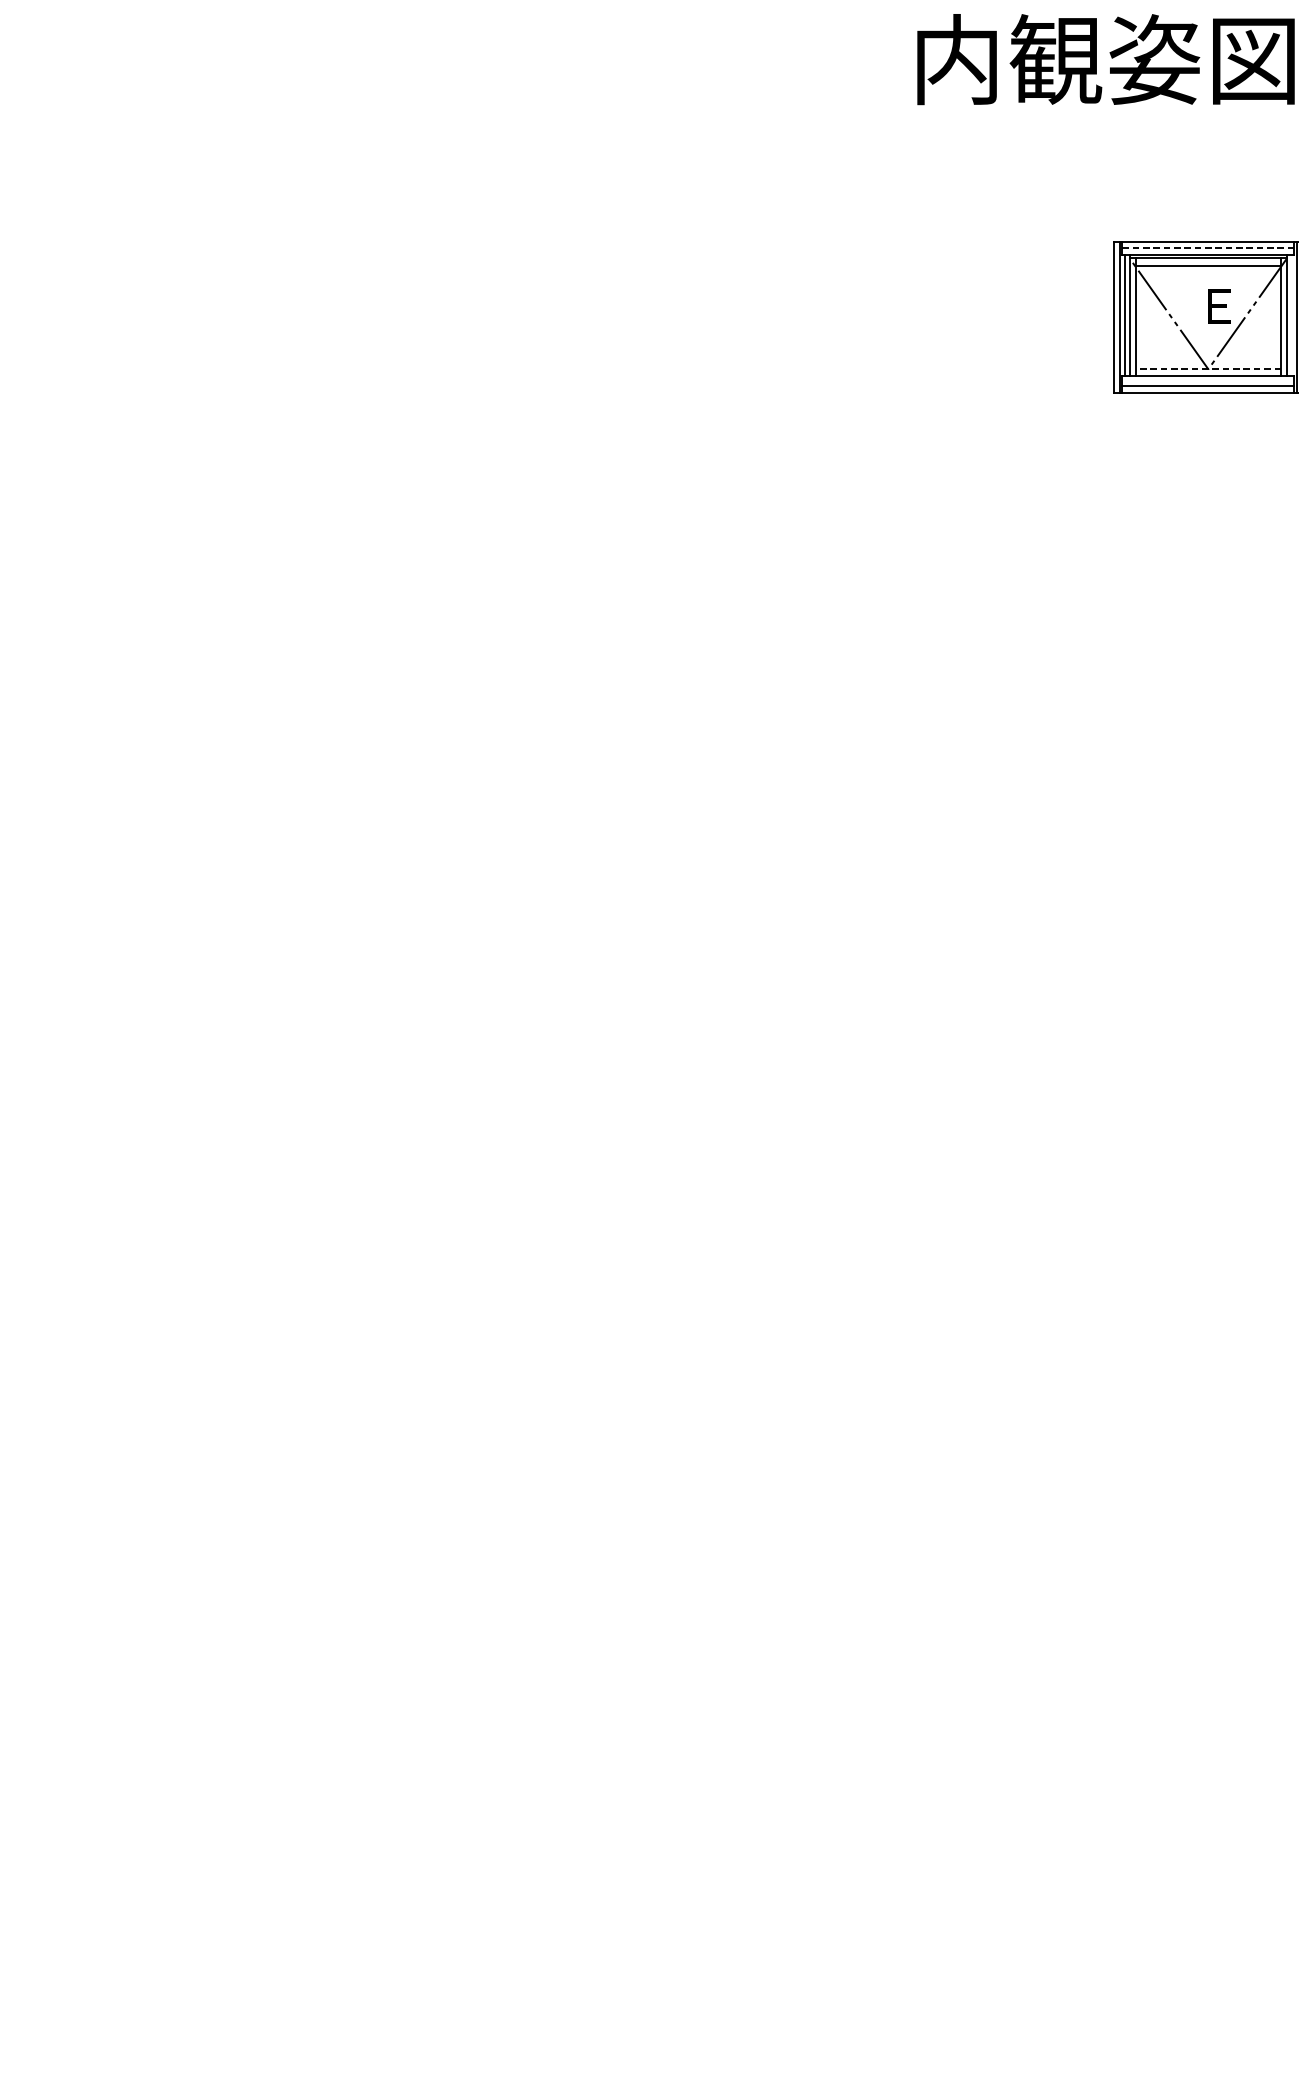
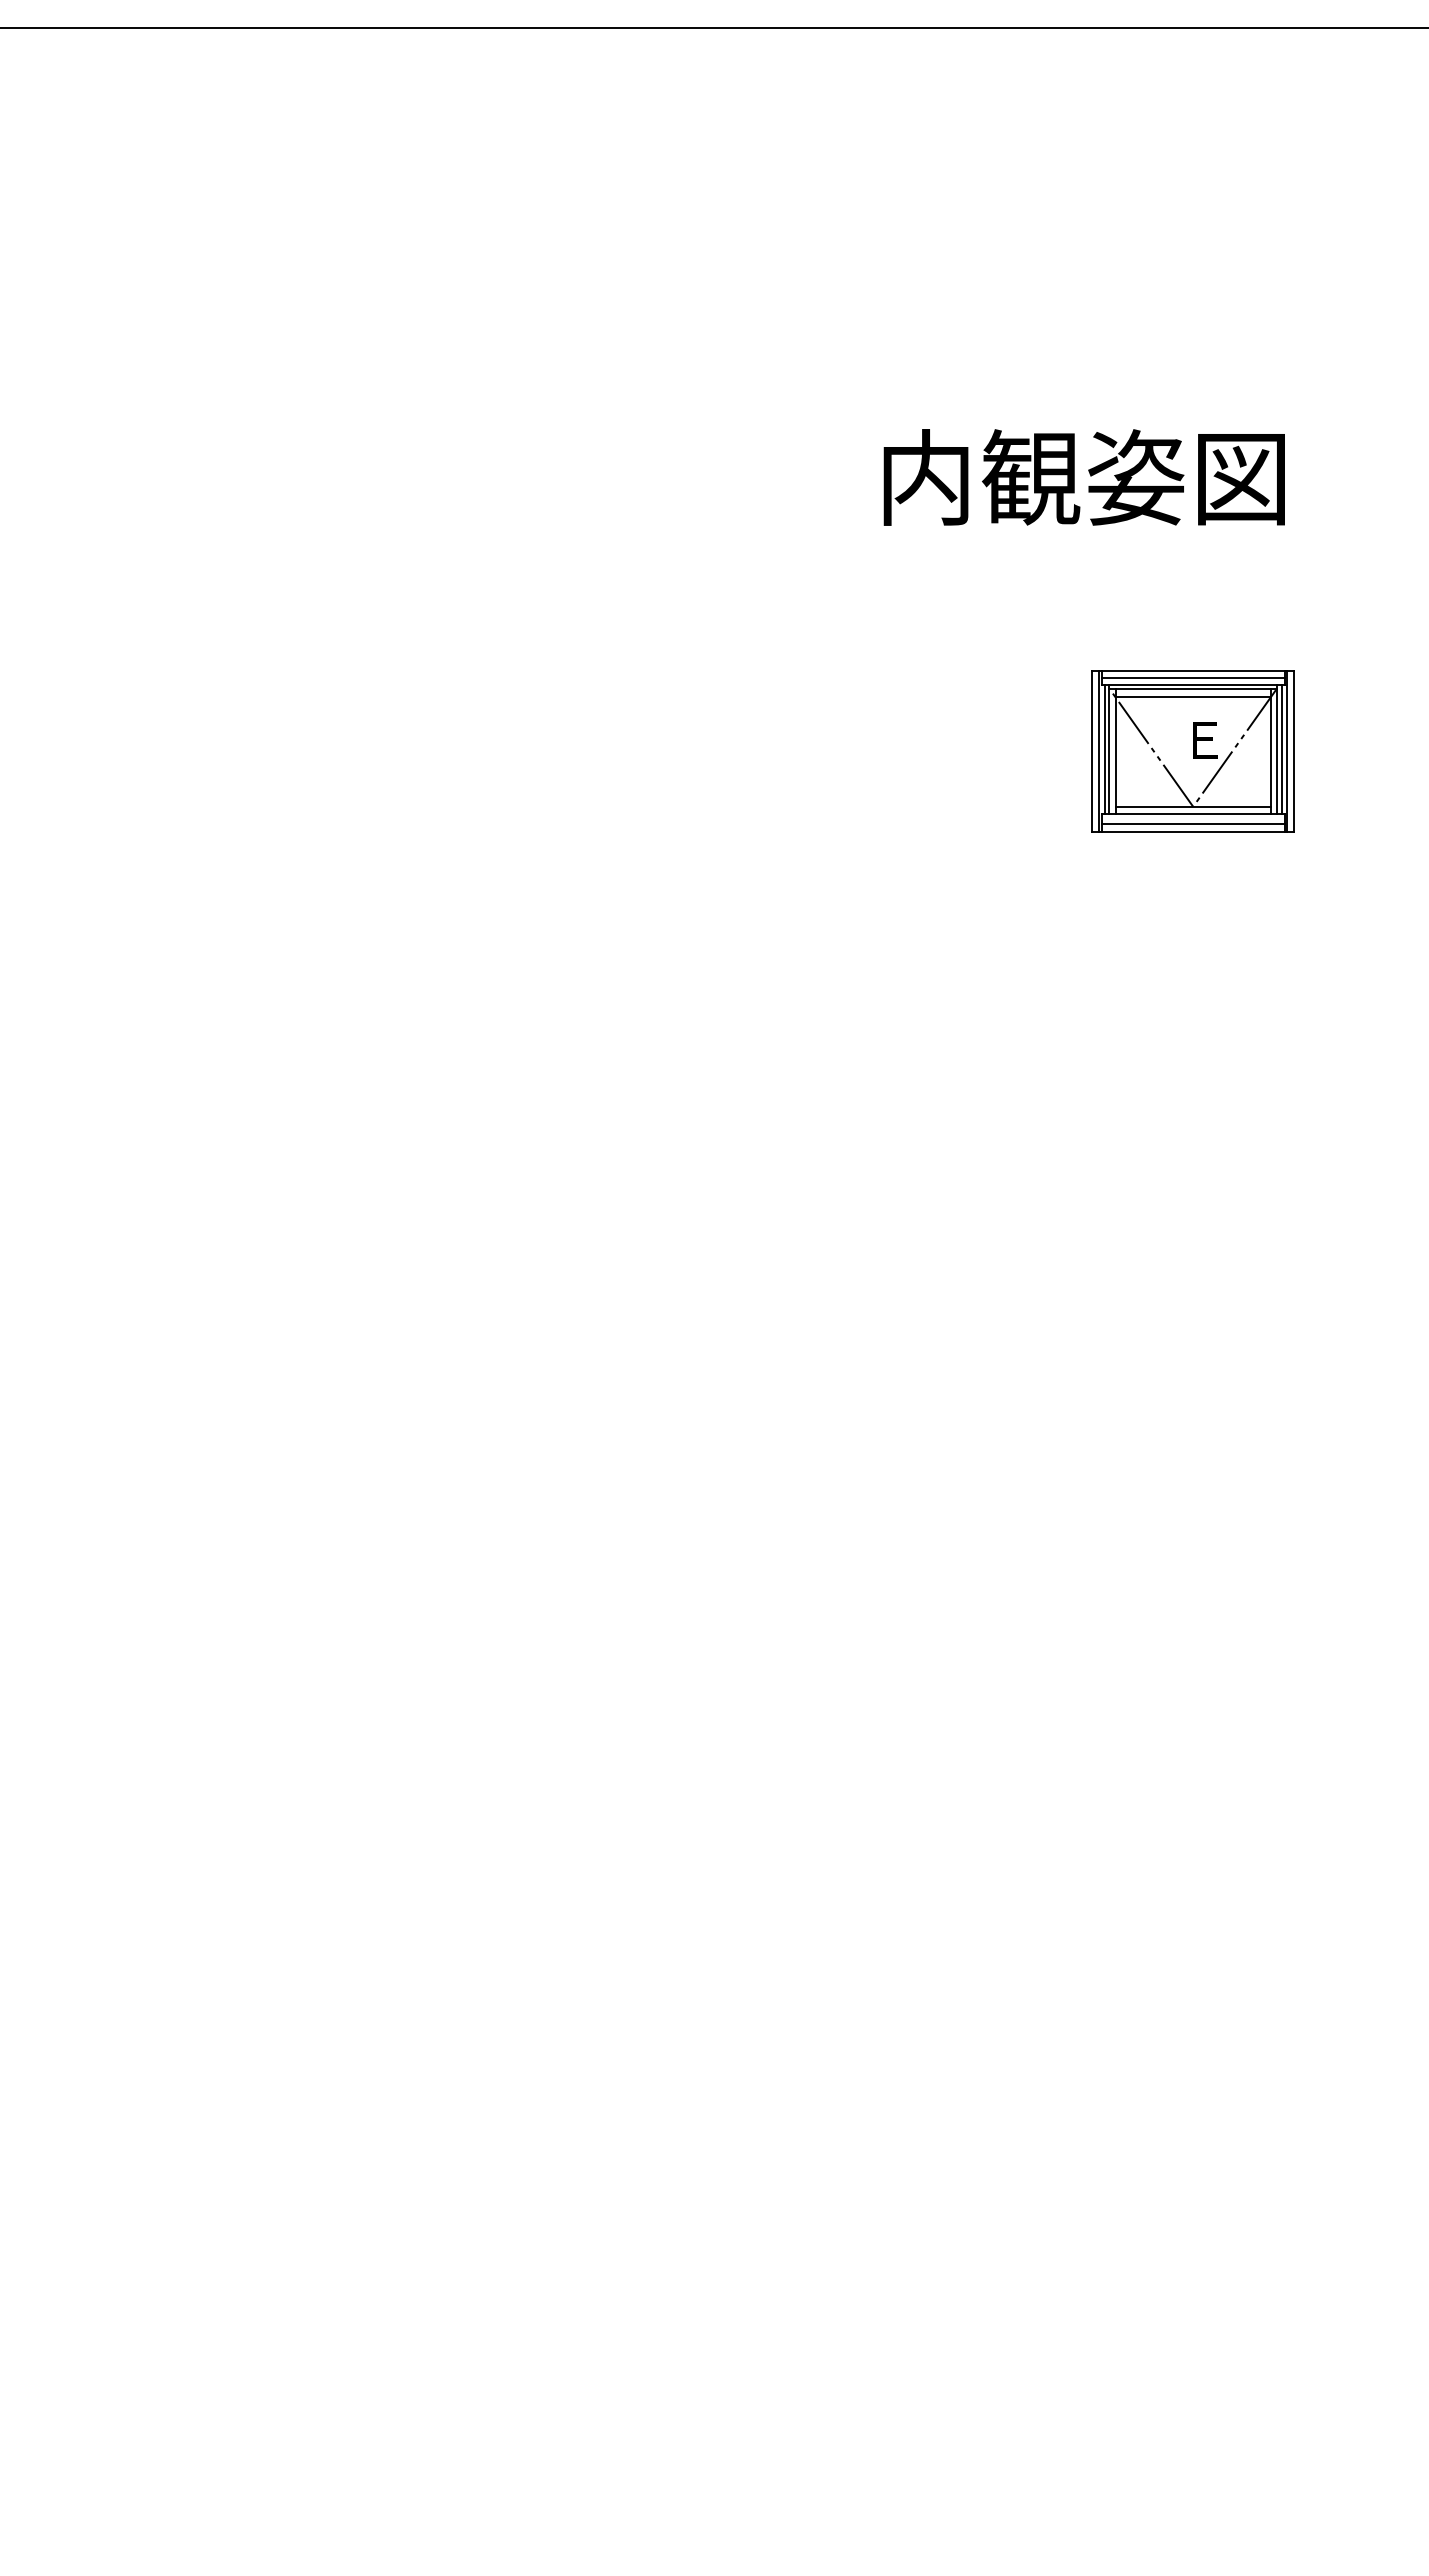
line: (1207, 247) -> (1192, 677), dashed -> solid
line: (1291, 315) -> (1281, 749), added
line: (1207, 369) -> (1192, 806), dashed -> solid

